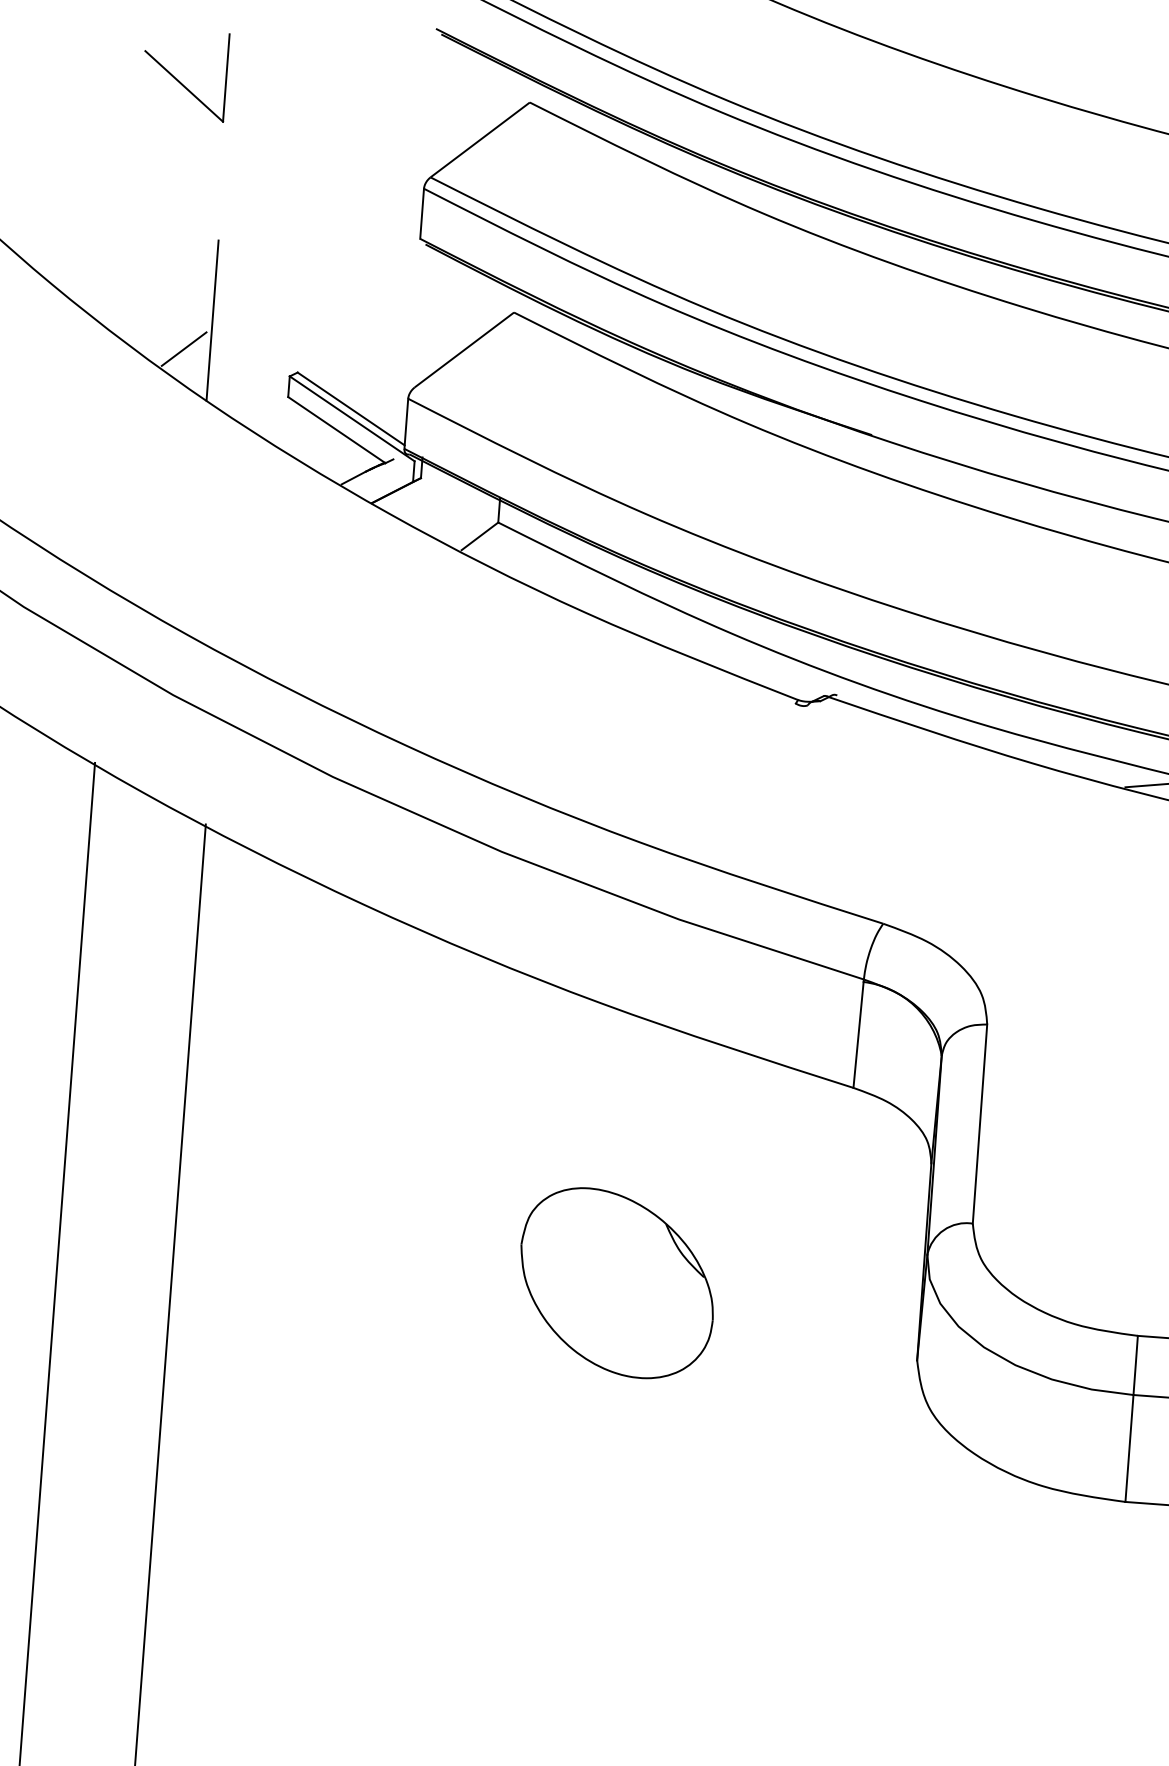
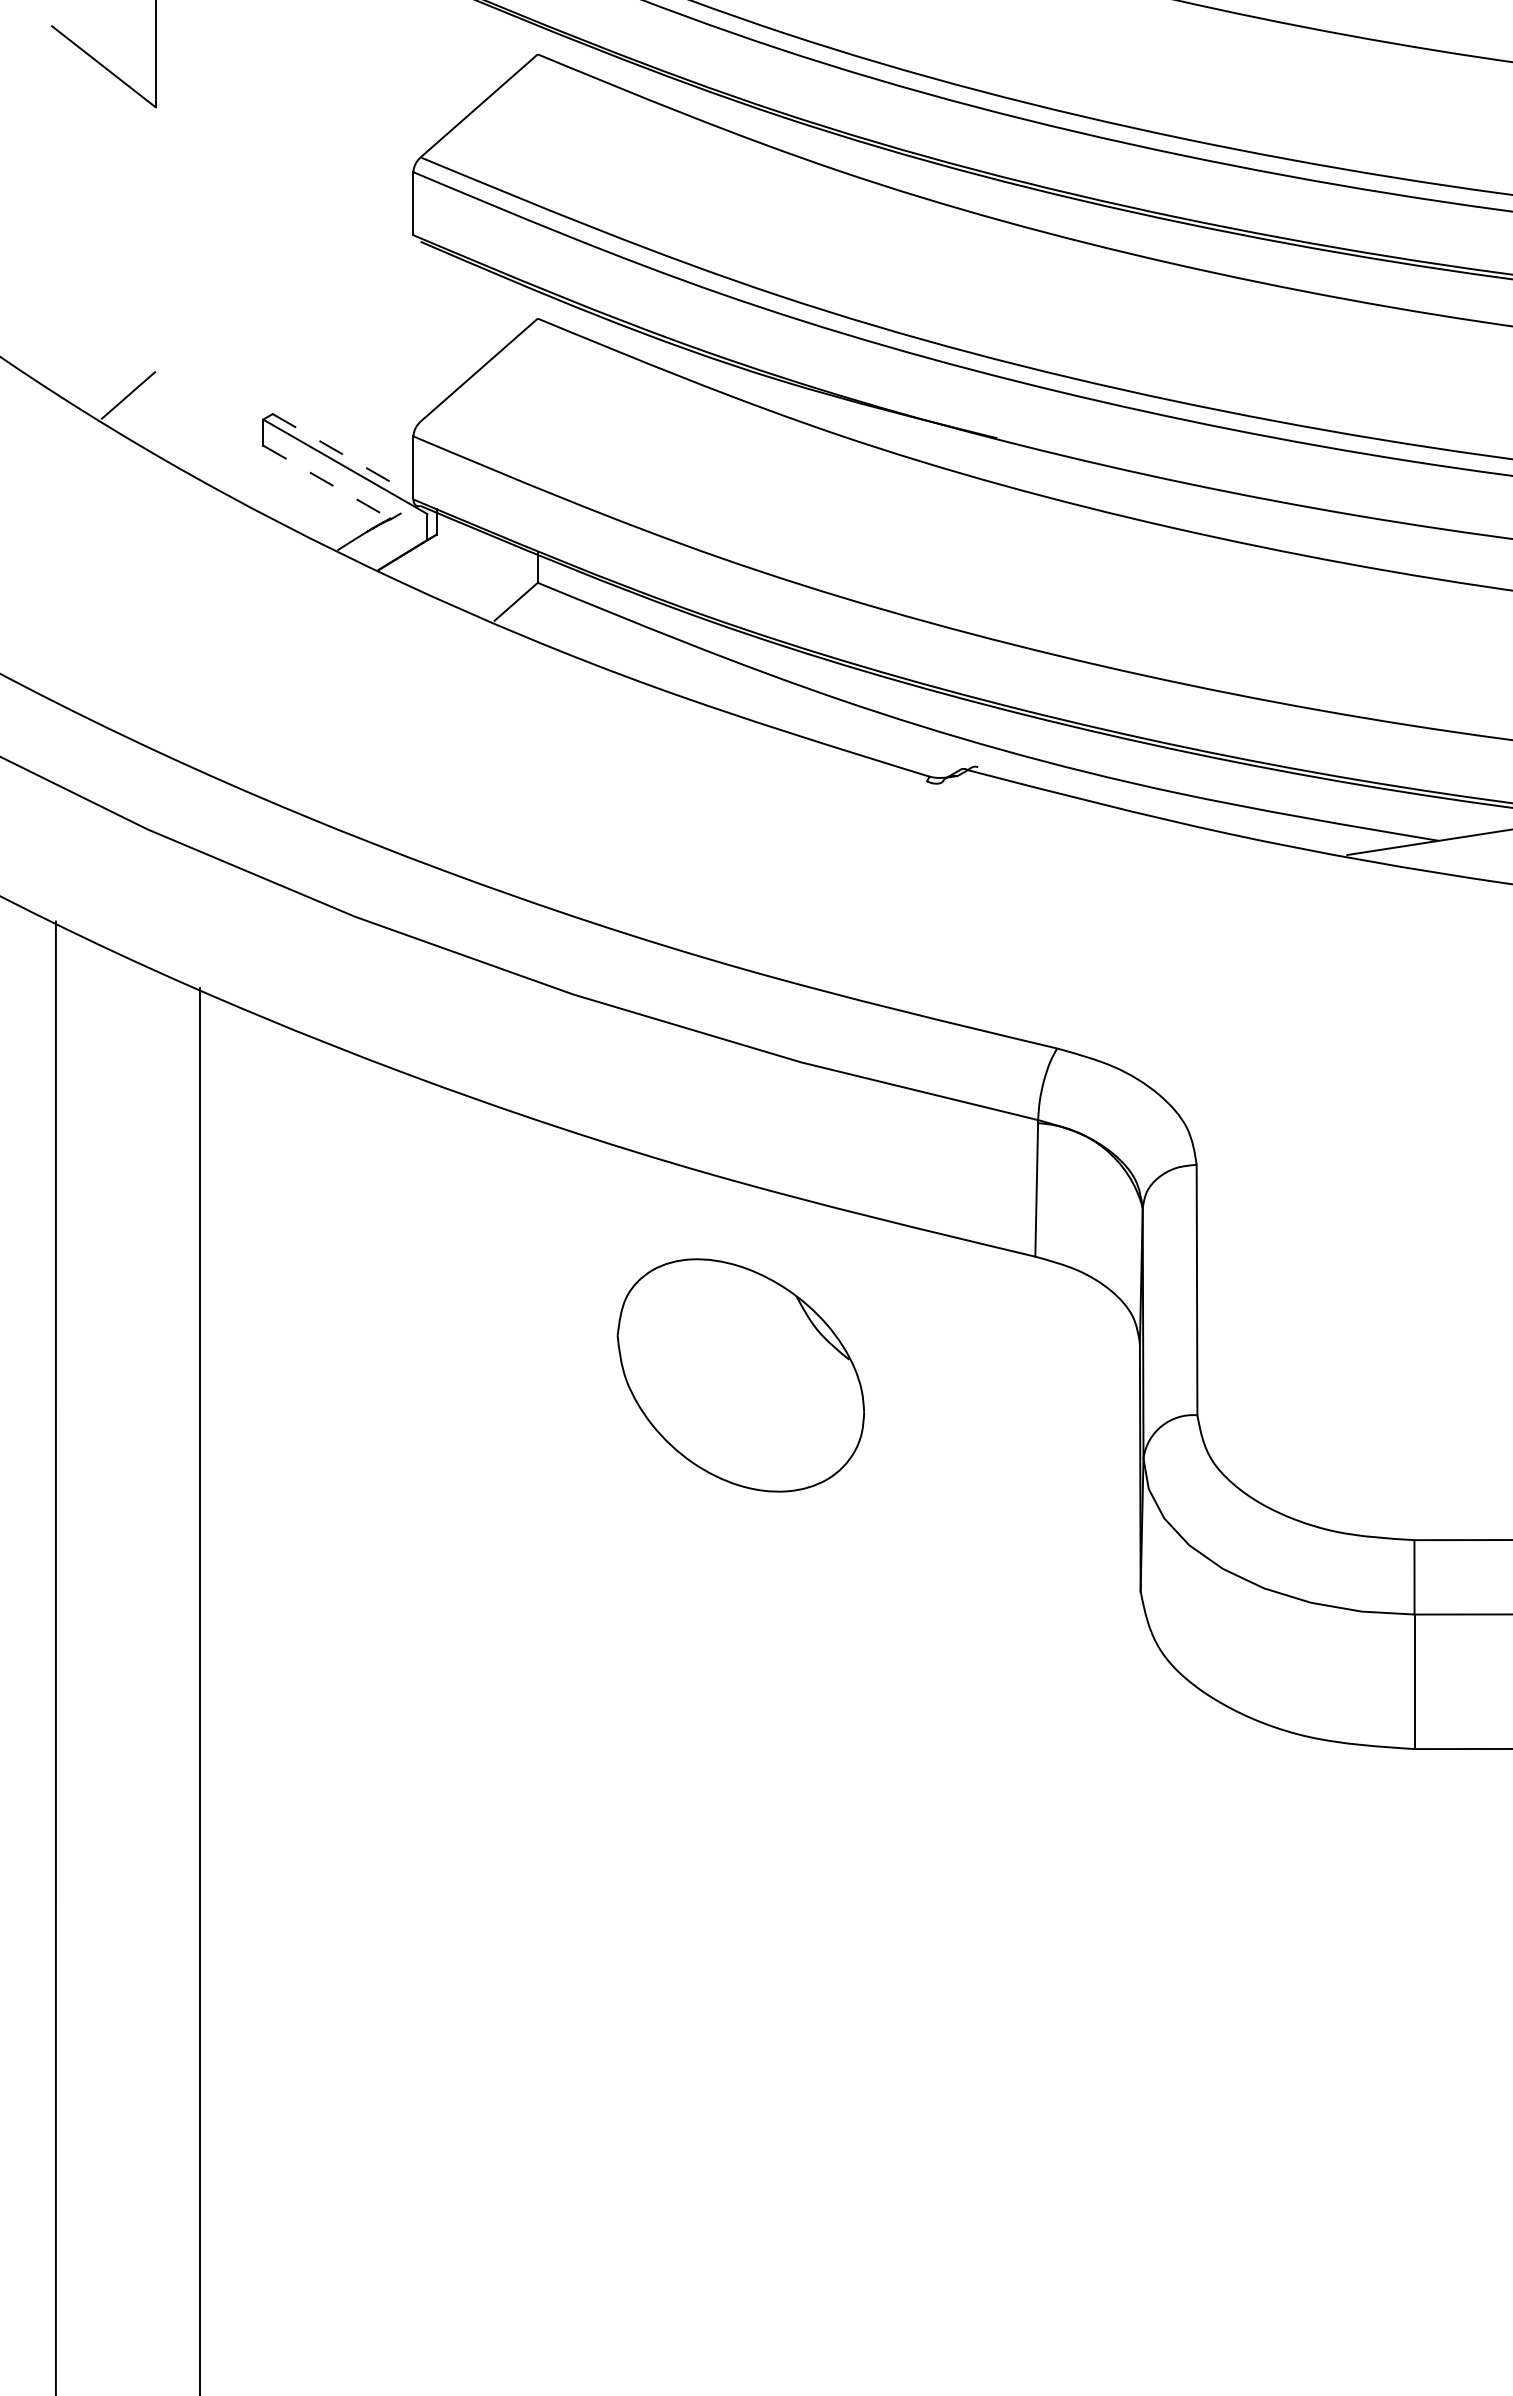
line: (212, 320) -> (161, 356), removed
line: (351, 408) -> (343, 454), solid -> dashed
line: (337, 430) -> (327, 482), solid -> dashed
part: (616, 1283) -> (740, 1375), moved

